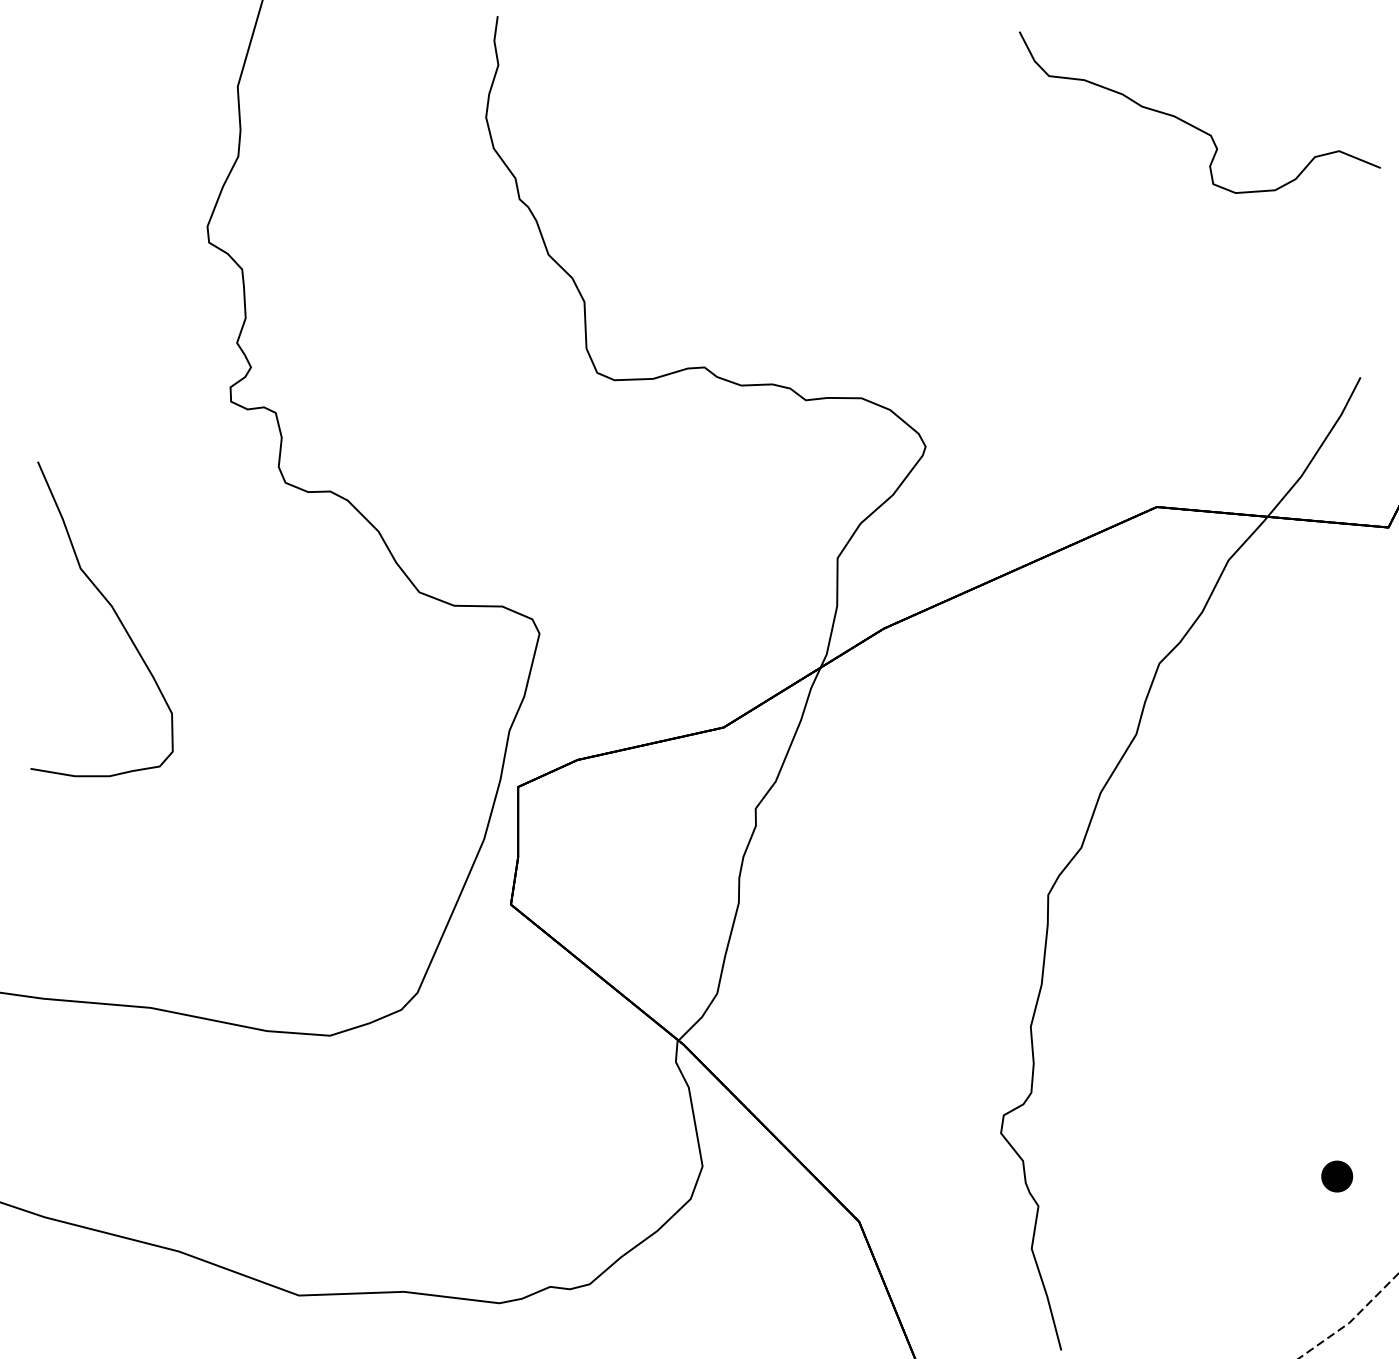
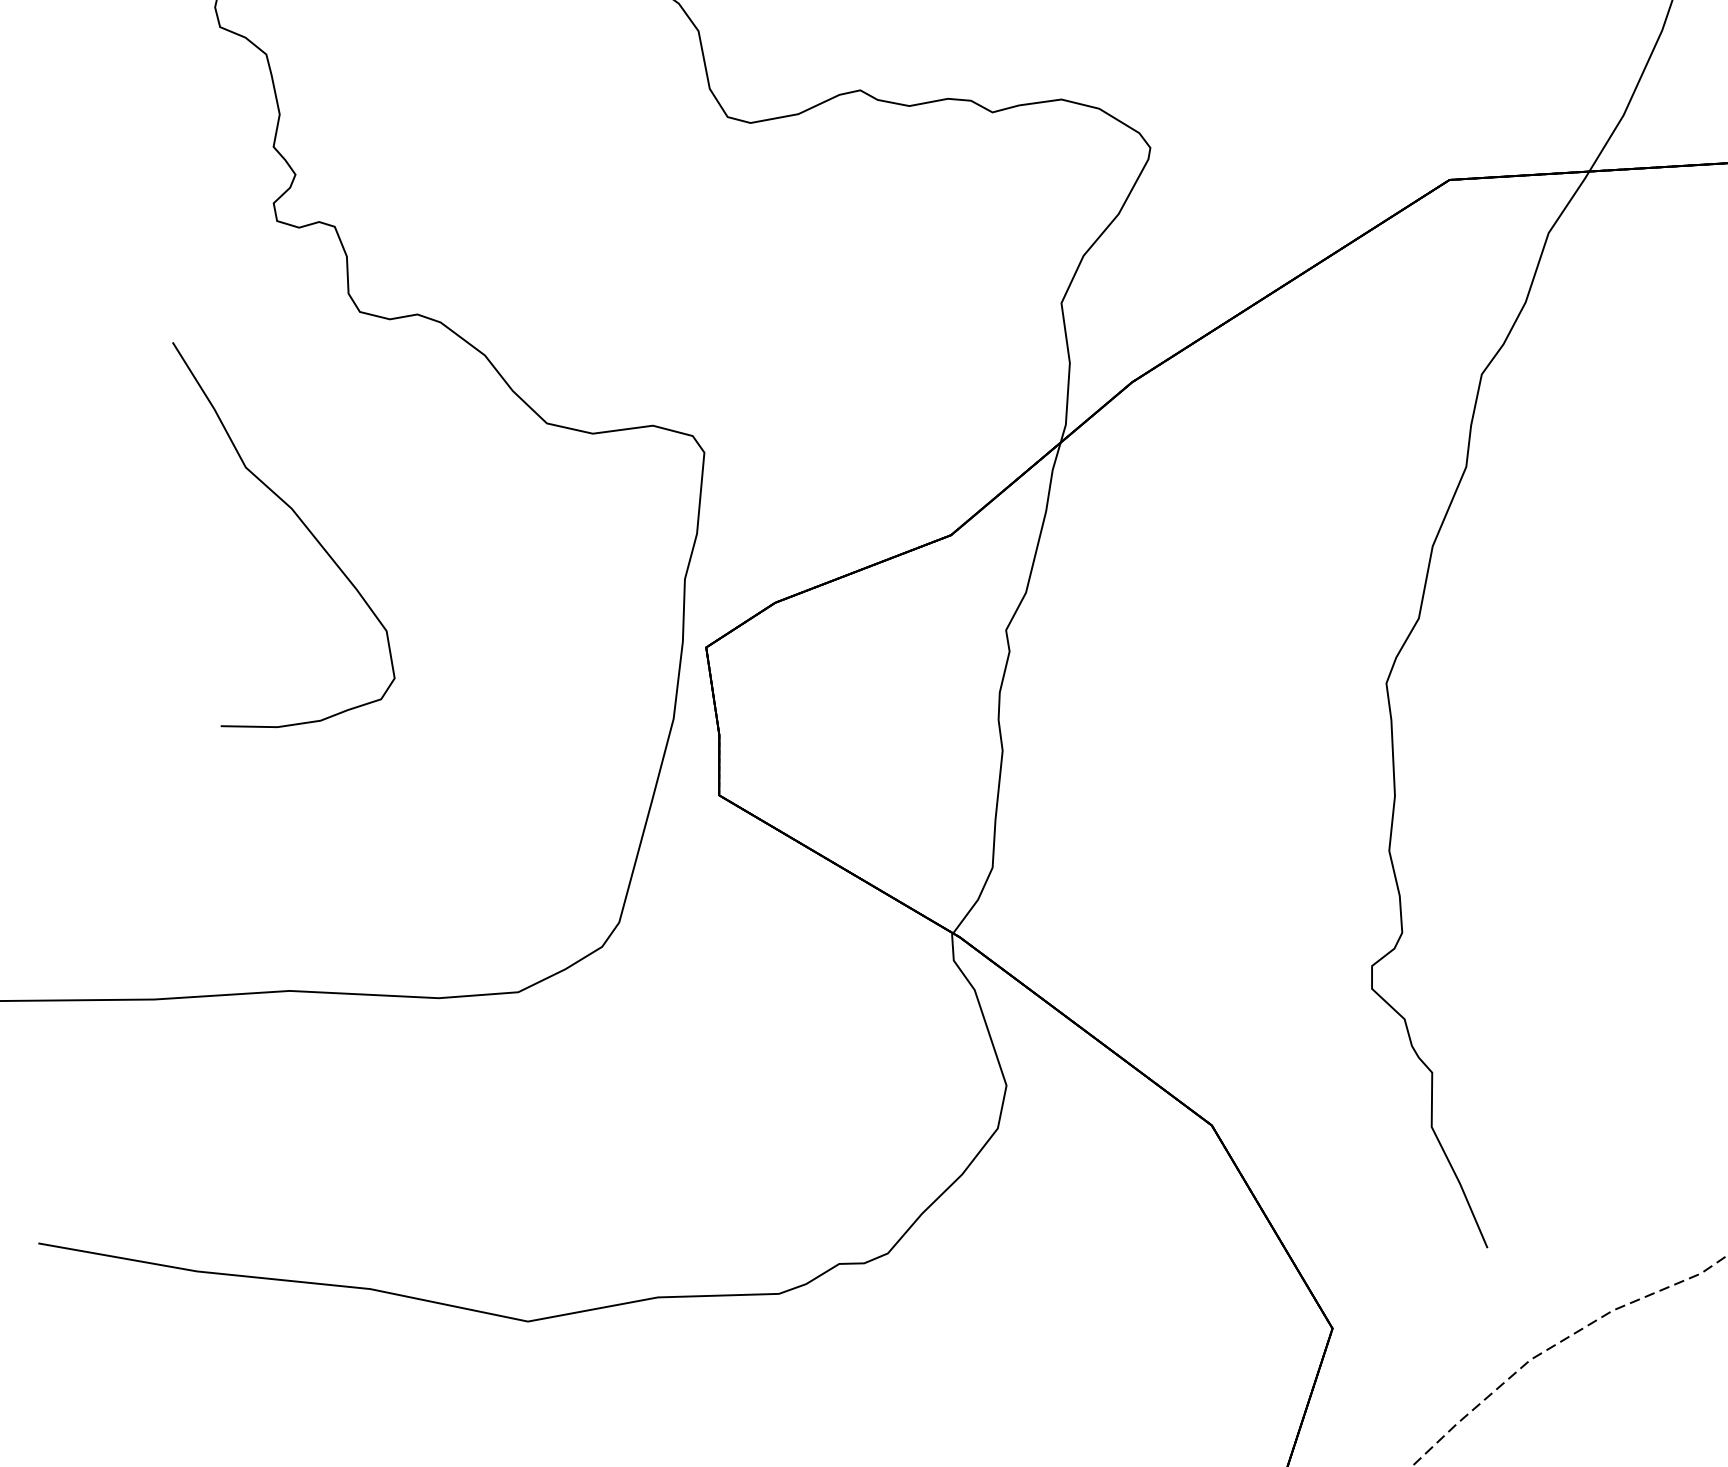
curve: (113, 611) -> (294, 514), moved

